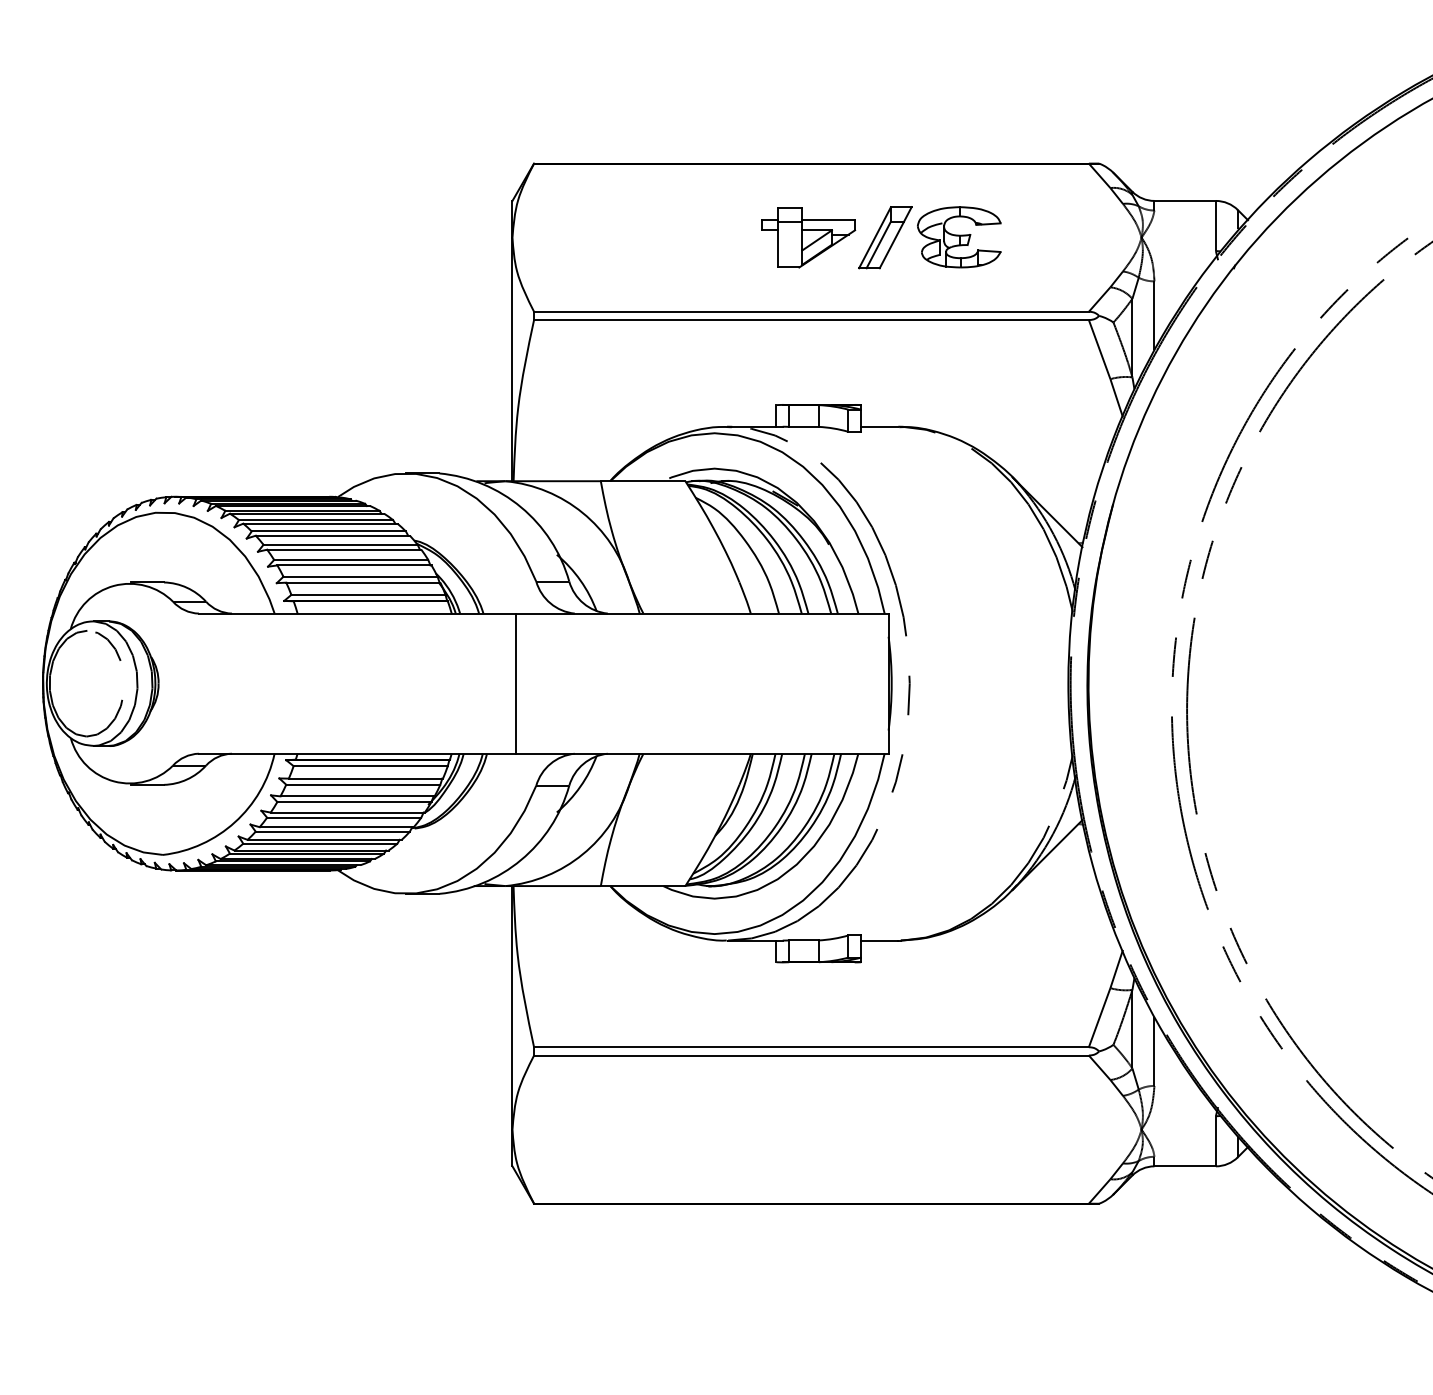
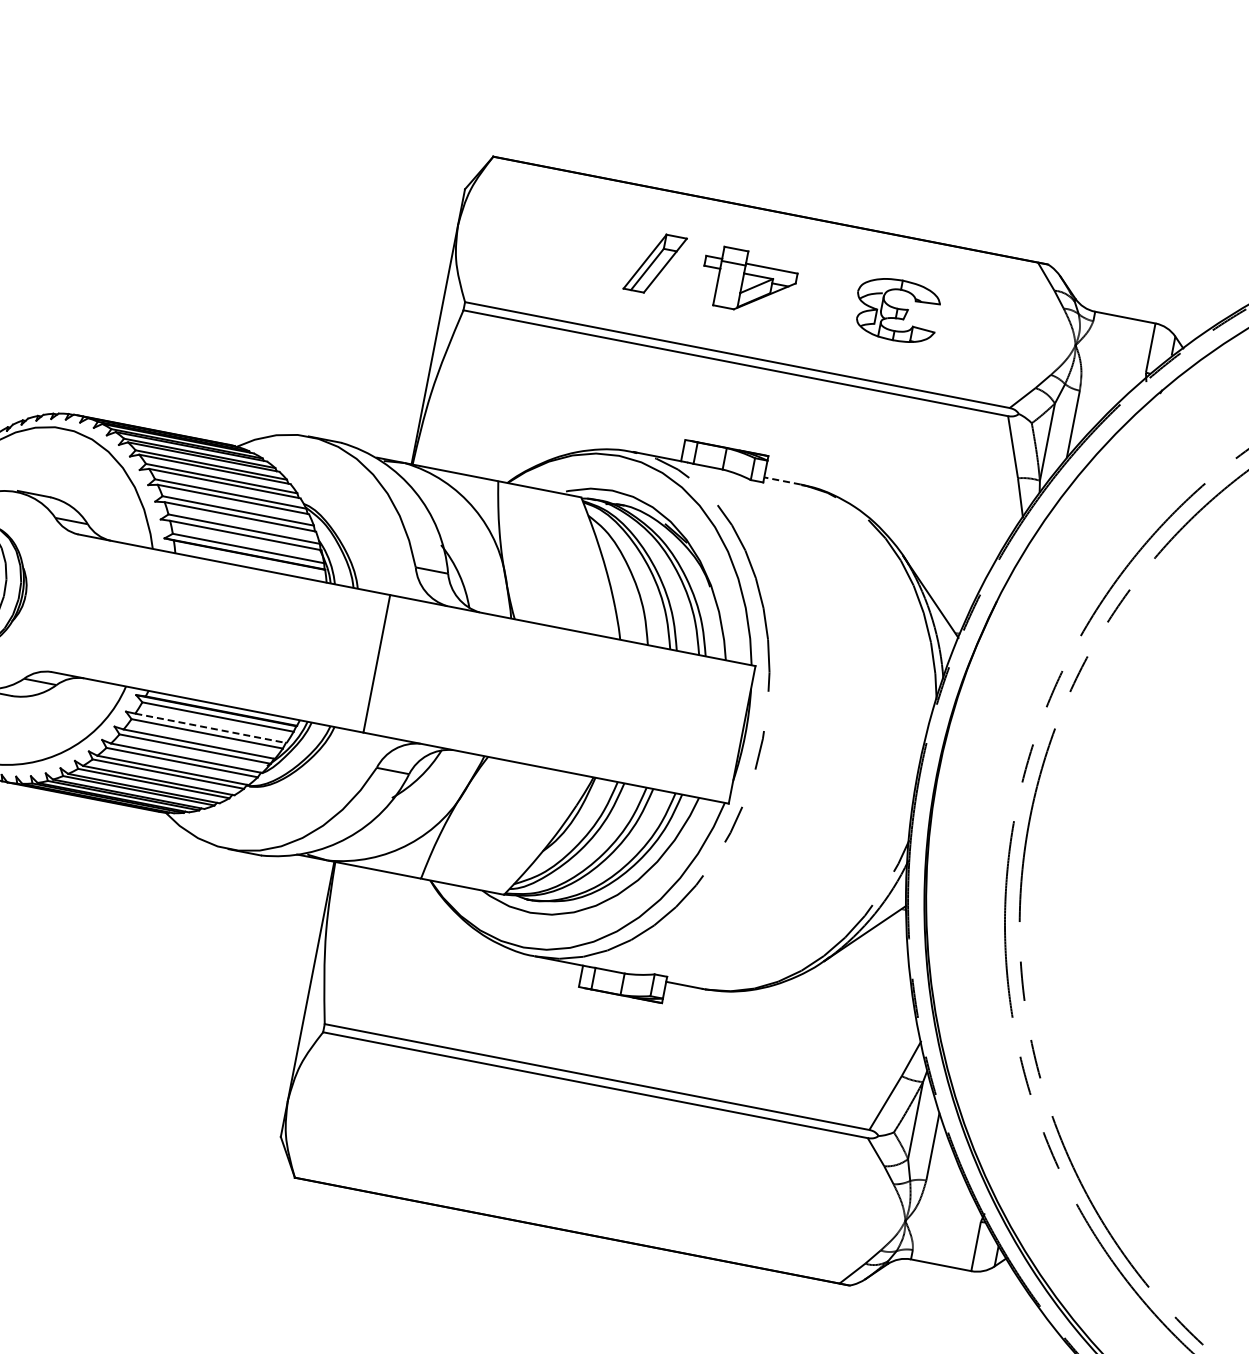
part: (885, 237) -> (655, 263), moved
line: (879, 426) -> (782, 480), solid -> dashed
line: (366, 778) -> (211, 728), solid -> dashed

